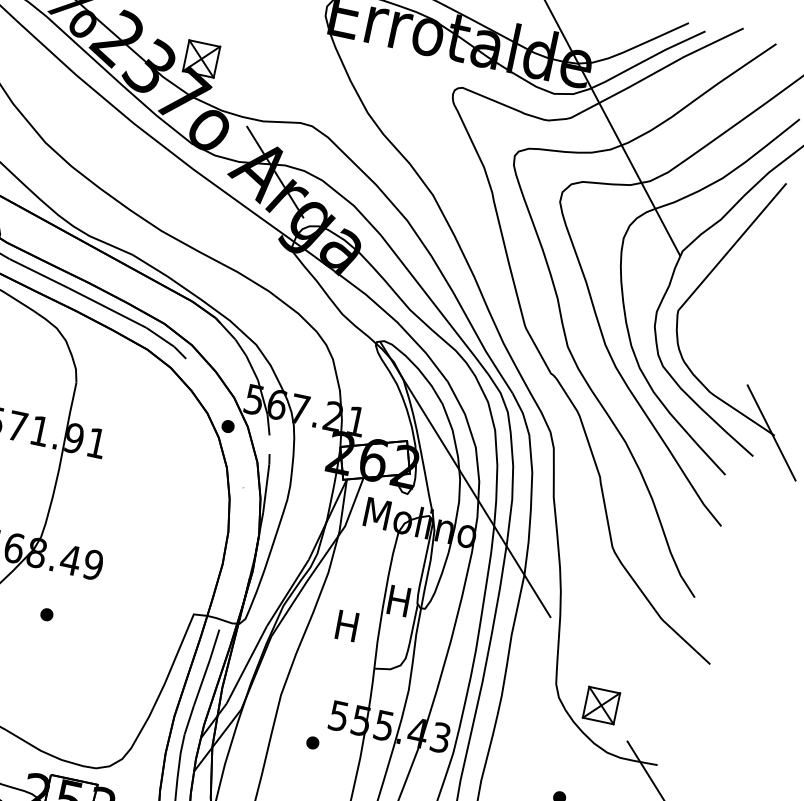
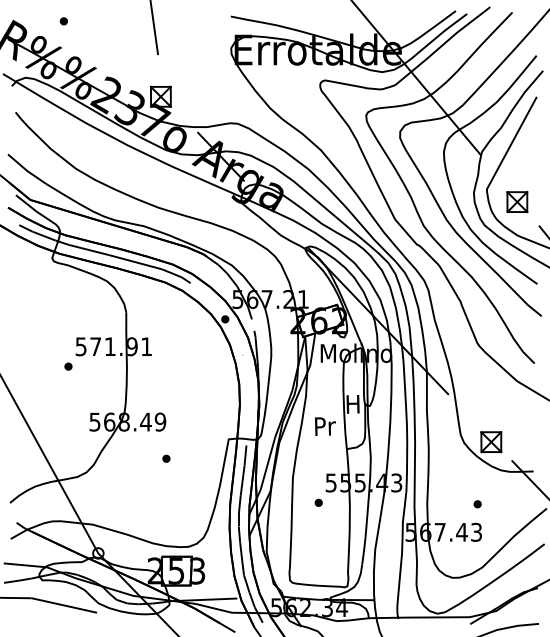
part: (721, 341) -> (517, 202), added
part: (47, 614) -> (166, 458), moved
text: (348, 626) -> (325, 426), H -> Pr

